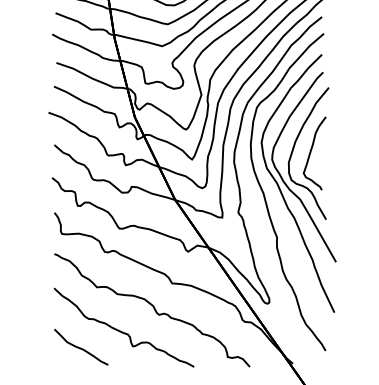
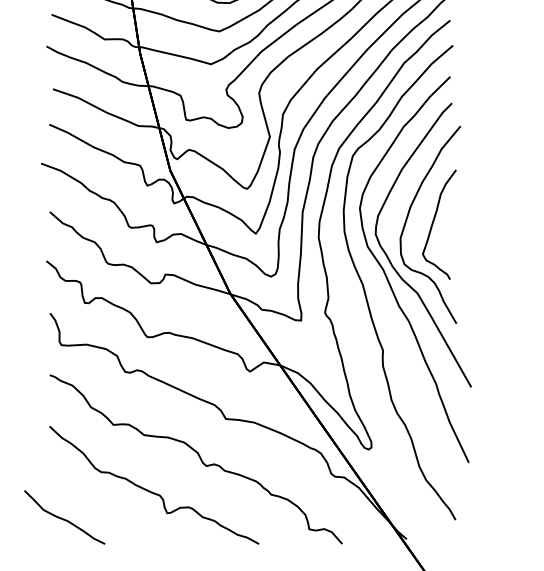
curve: (80, 347) -> (63, 517), moved

